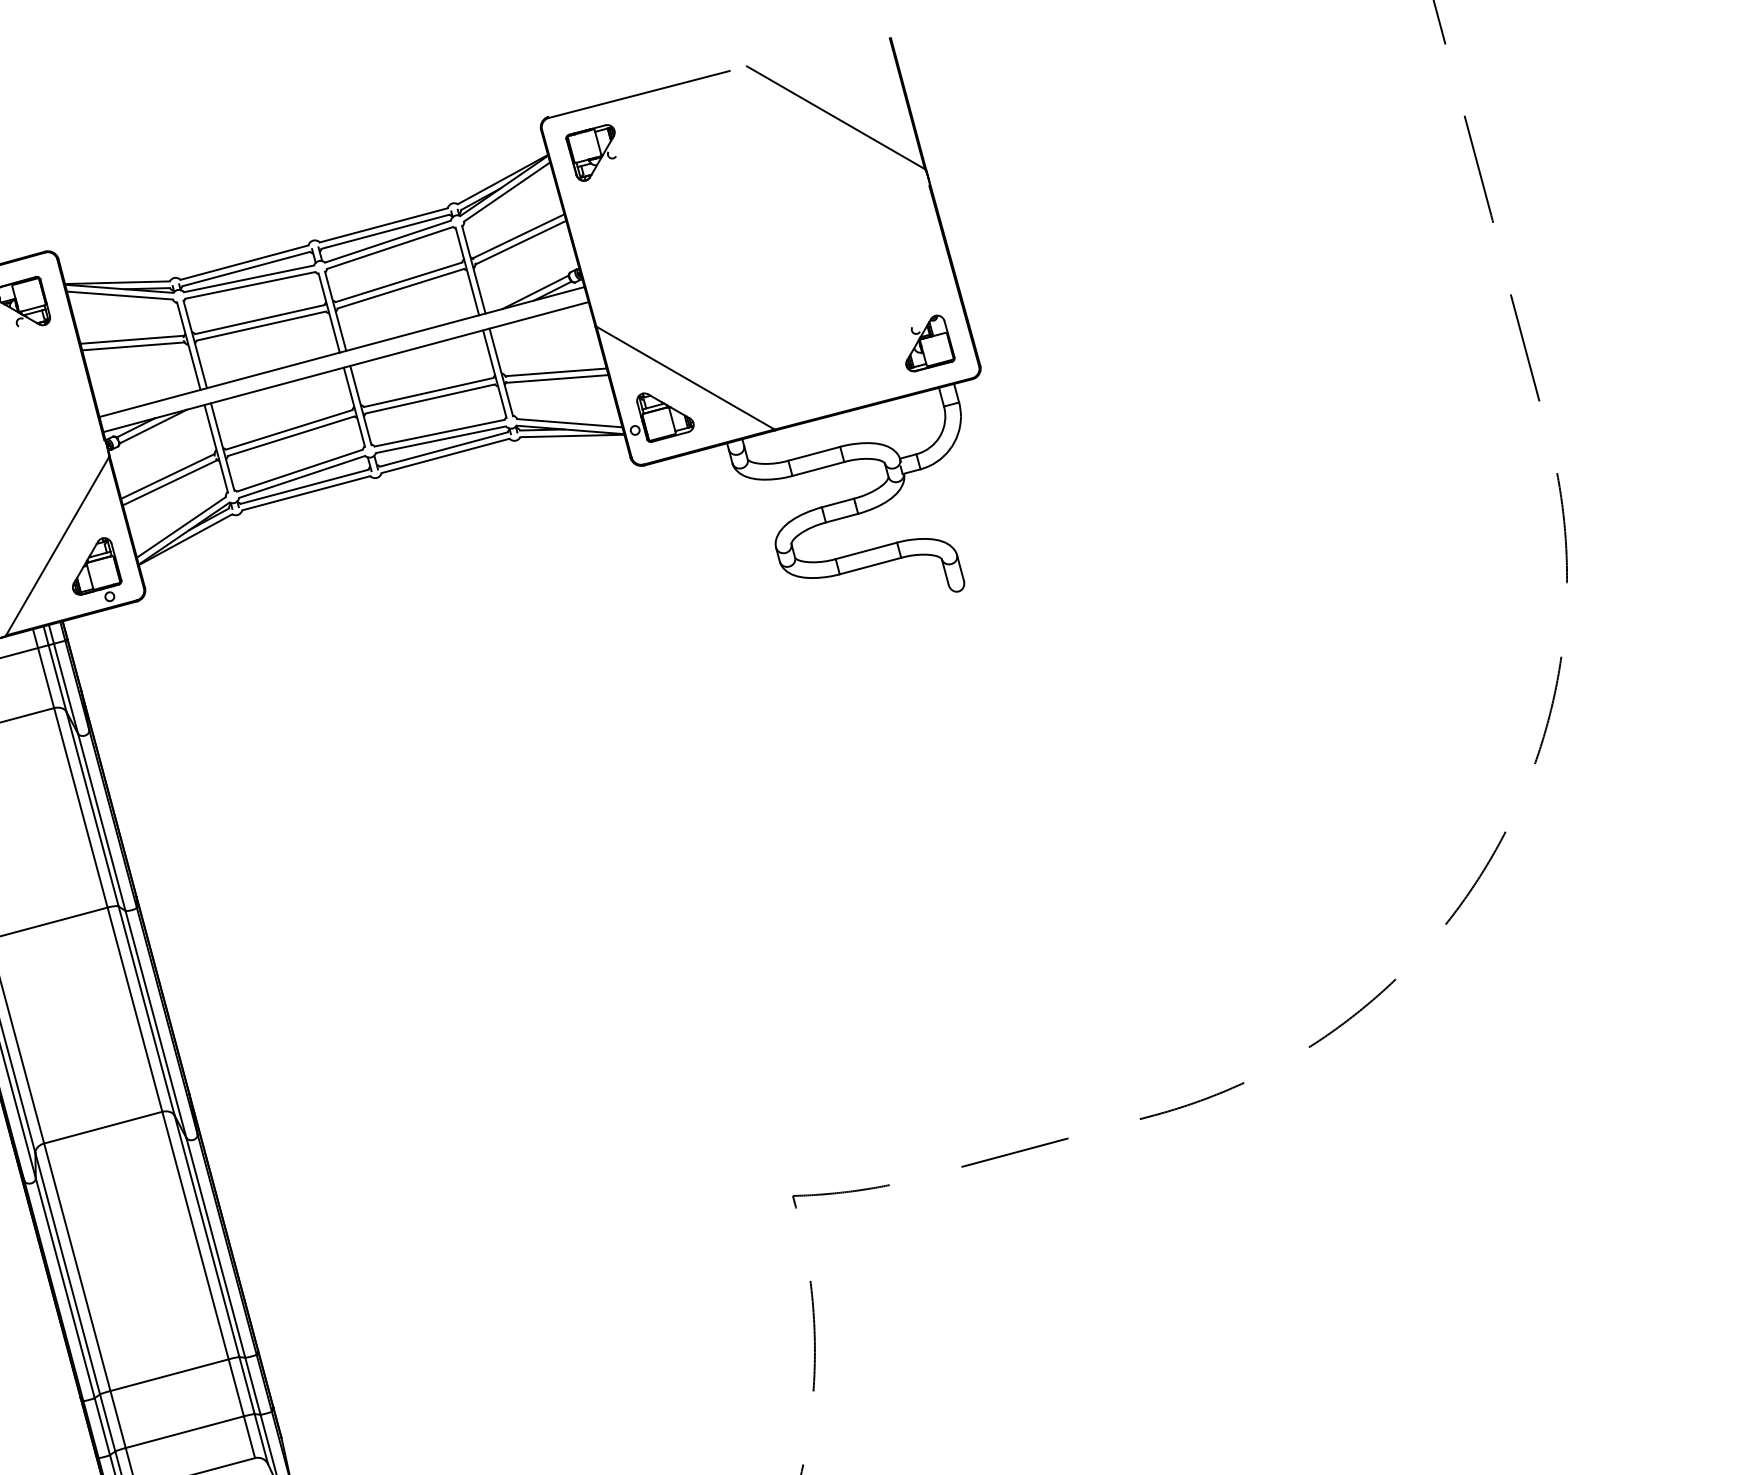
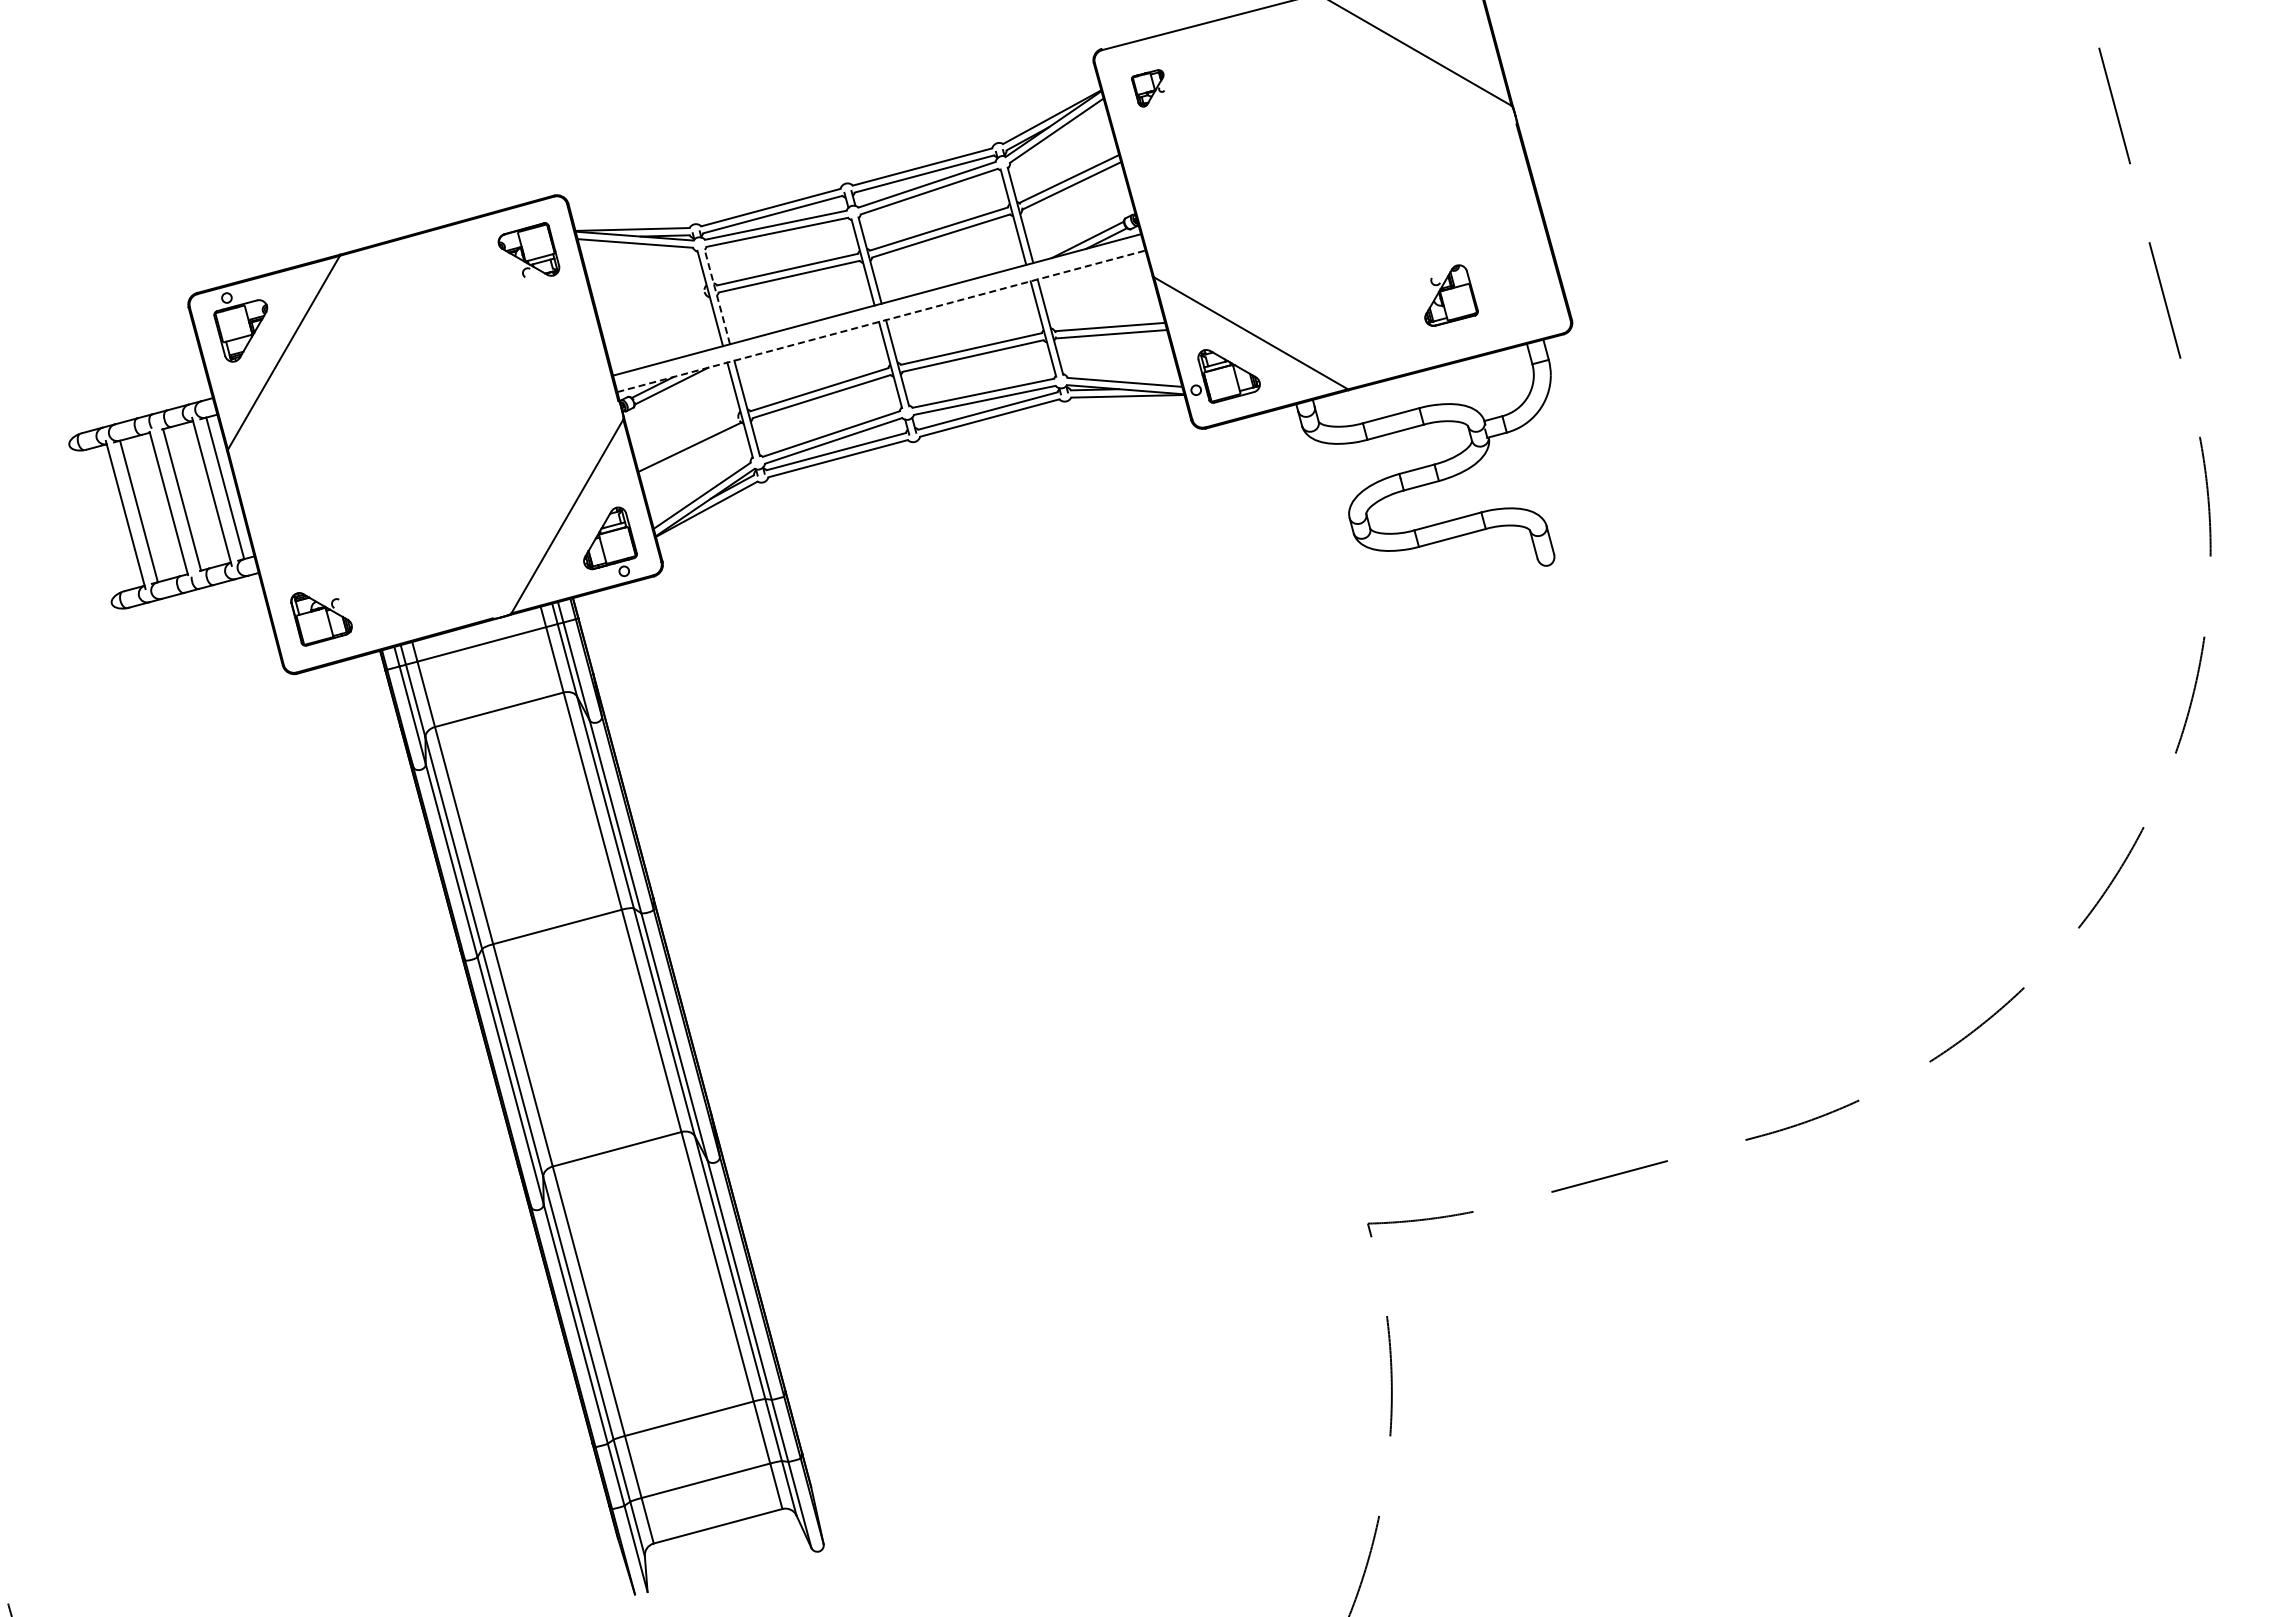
part: (590, 153) -> (1147, 88), size x0.6
line: (132, 339) -> (648, 291), removed
part: (930, 343) -> (1451, 295), moved
line: (195, 344) -> (717, 296), solid -> dashed
line: (132, 346) -> (649, 298), removed
line: (346, 367) -> (881, 321), solid -> dashed
line: (167, 476) -> (687, 440), removed

